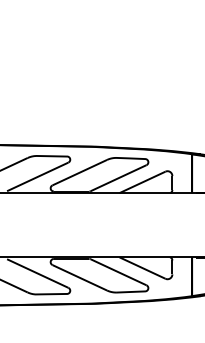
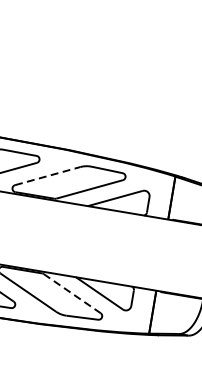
line: (80, 172) -> (48, 176), solid -> dashed
line: (118, 272) -> (72, 293), solid -> dashed

